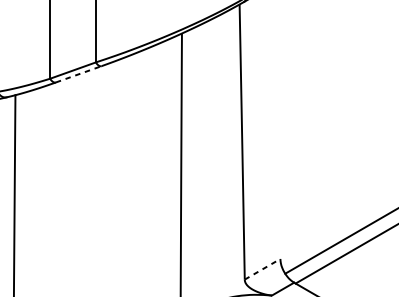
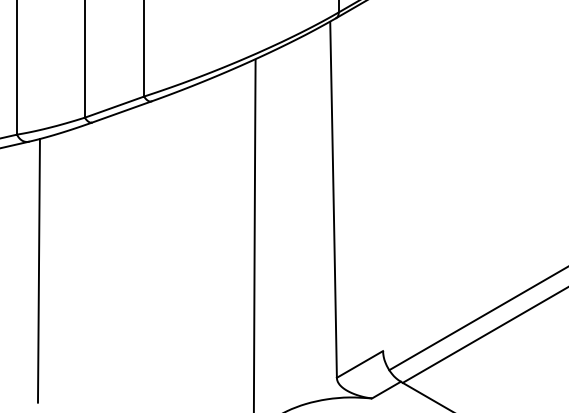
line: (79, 73) -> (122, 111), dashed -> solid
line: (262, 269) -> (359, 364), dashed -> solid

